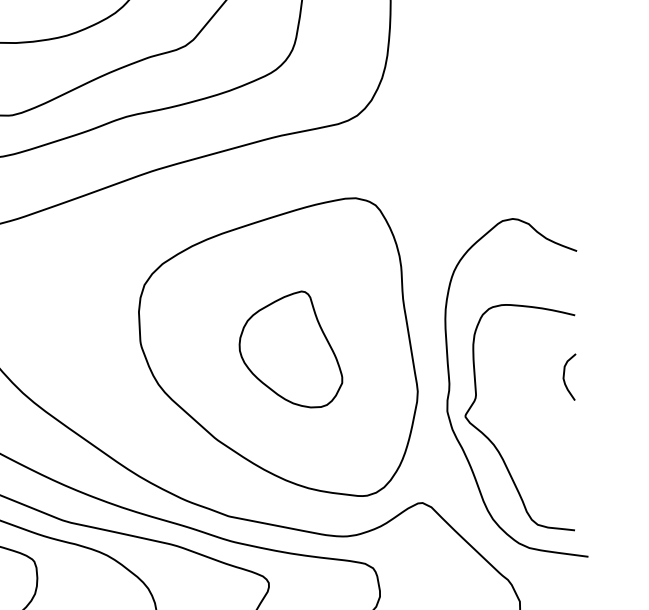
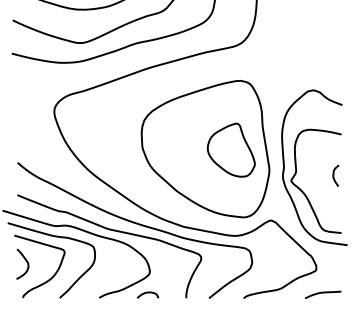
part: (289, 347) -> (230, 149), moved
curve: (566, 376) -> (334, 175), moved

